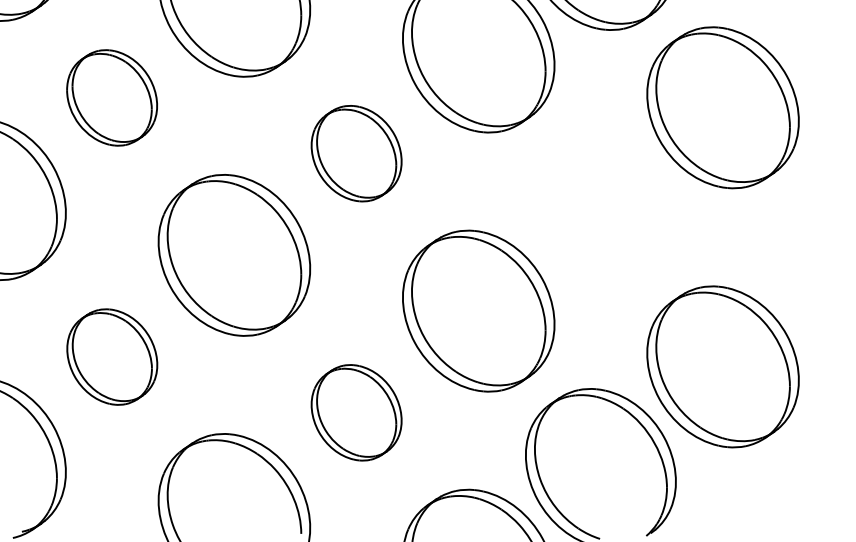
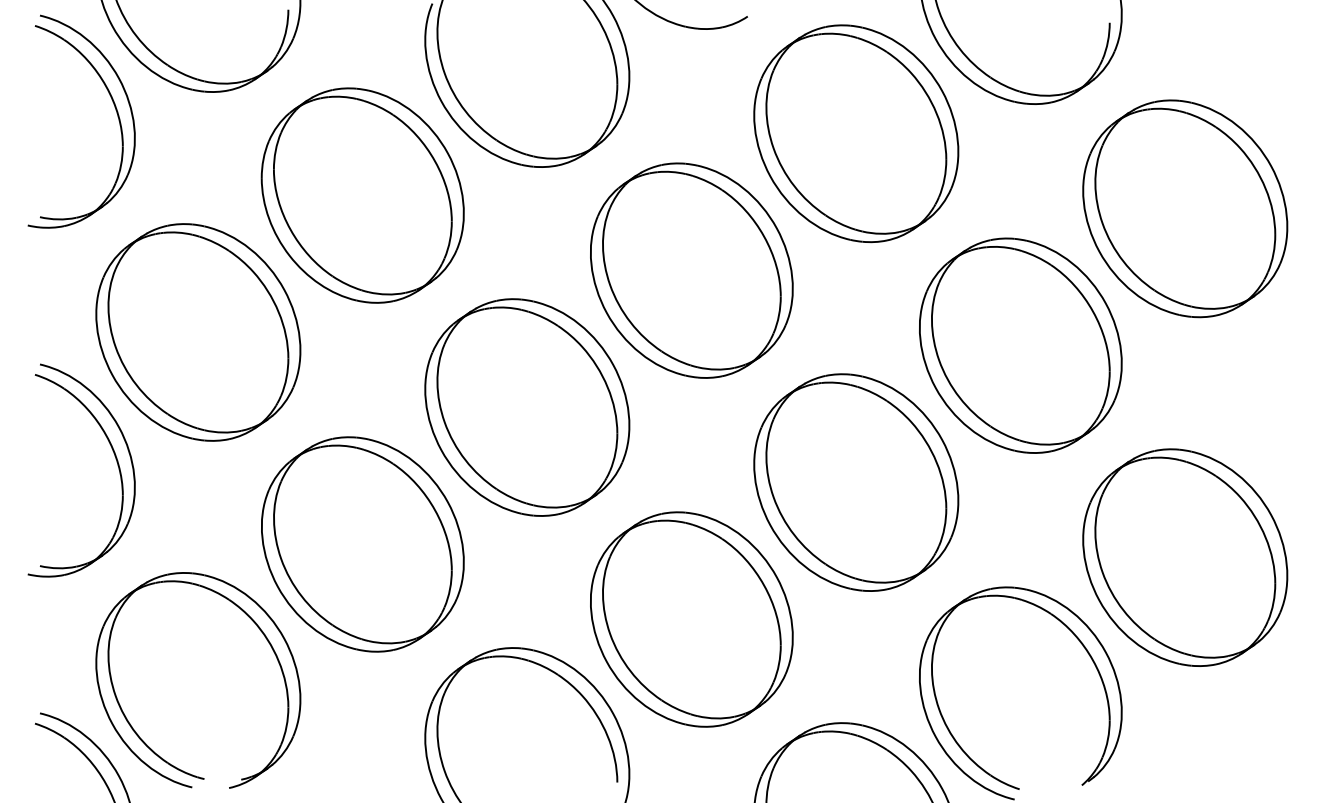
part: (112, 97) -> (362, 195), size x1.67
part: (356, 153) -> (691, 270), size x1.67
part: (600, 209) -> (1020, 345), added
part: (112, 357) -> (362, 544), size x1.67
part: (356, 412) -> (691, 619), size x1.67

